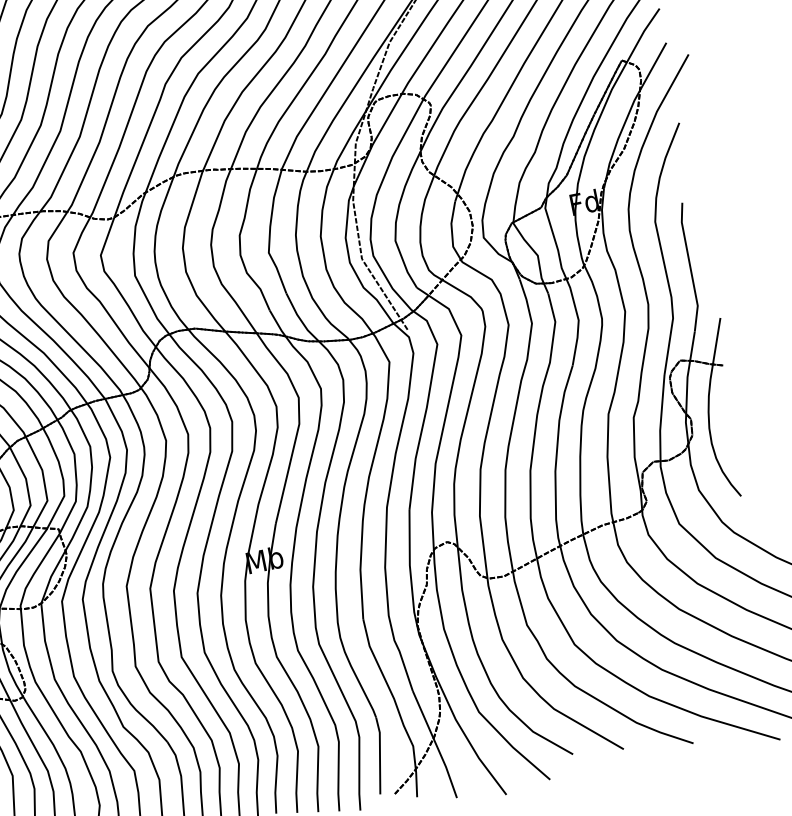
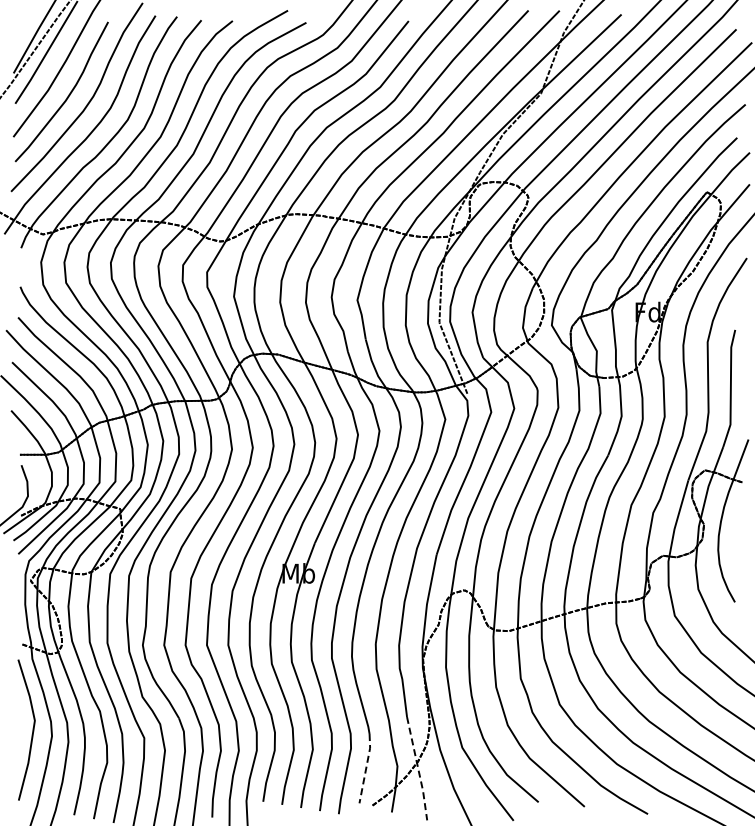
line: (436, 745) -> (418, 769), solid -> dashed
line: (380, 755) -> (366, 768), solid -> dashed

